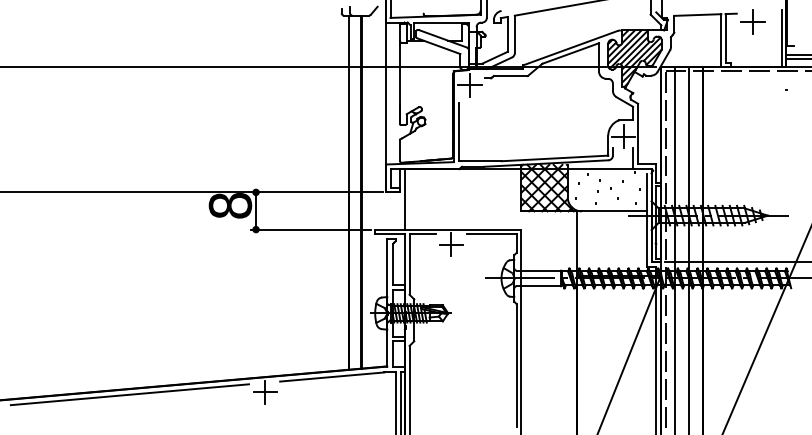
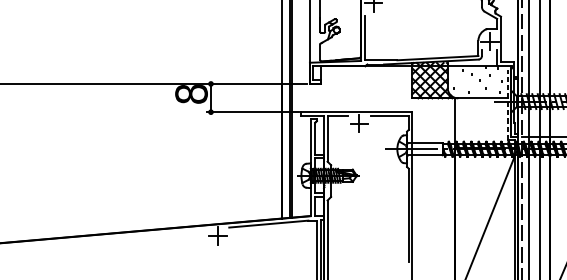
line: (404, 199) -> (323, 89), removed
line: (646, 220) -> (507, 105), solid -> dashed
line: (129, 394) -> (114, 237), removed

